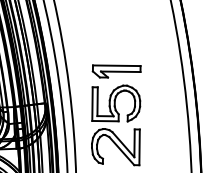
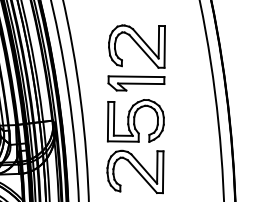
part: (116, 39) -> (136, 46), added

